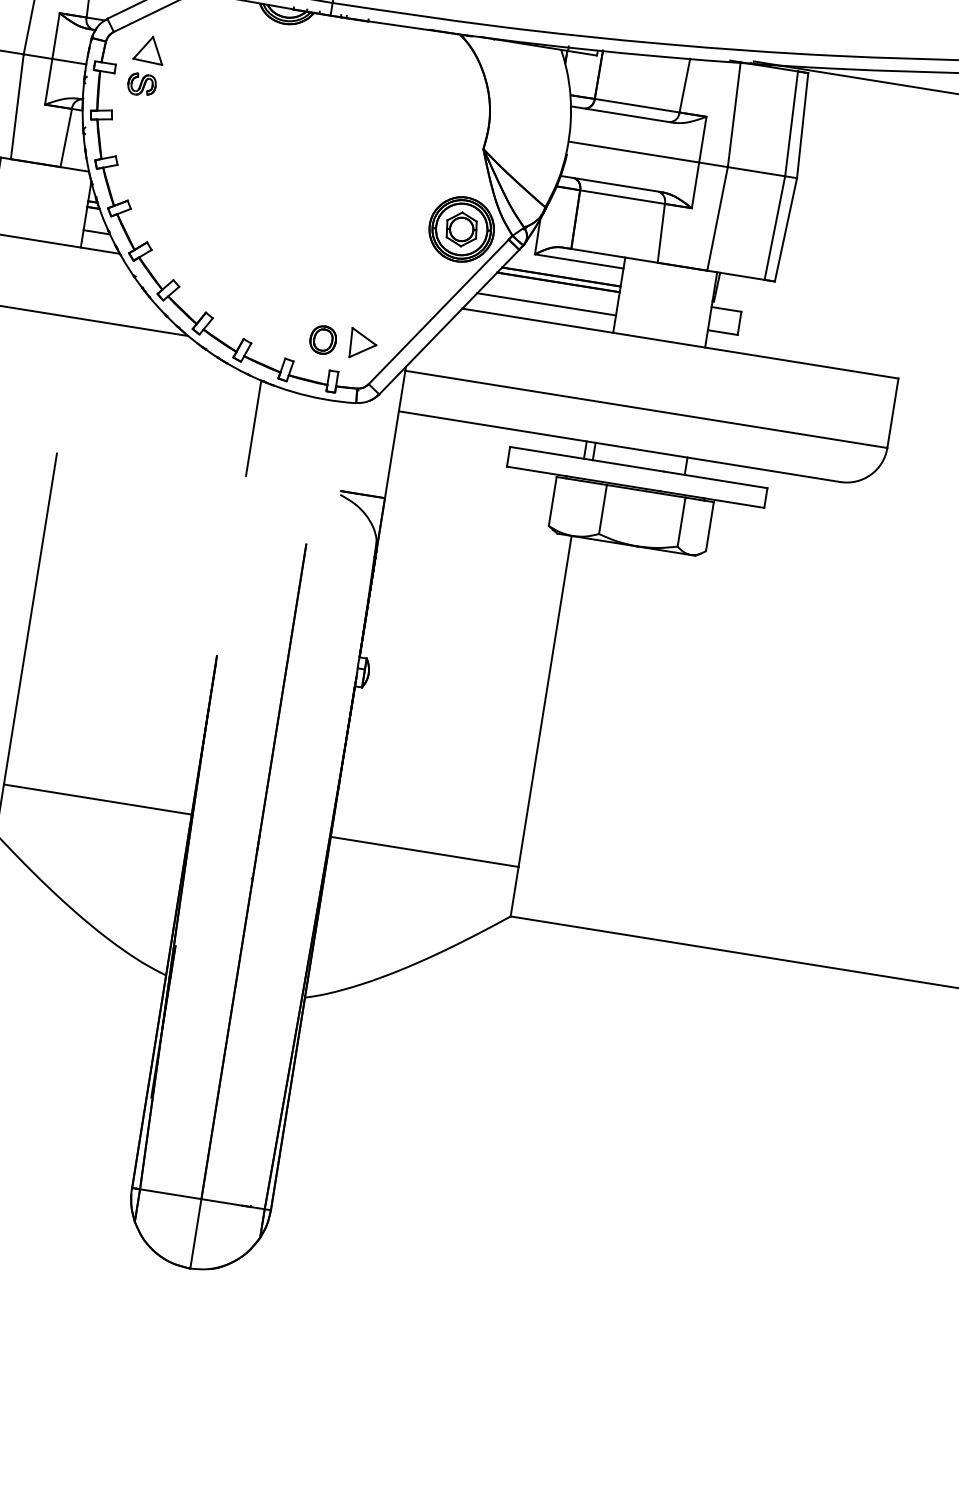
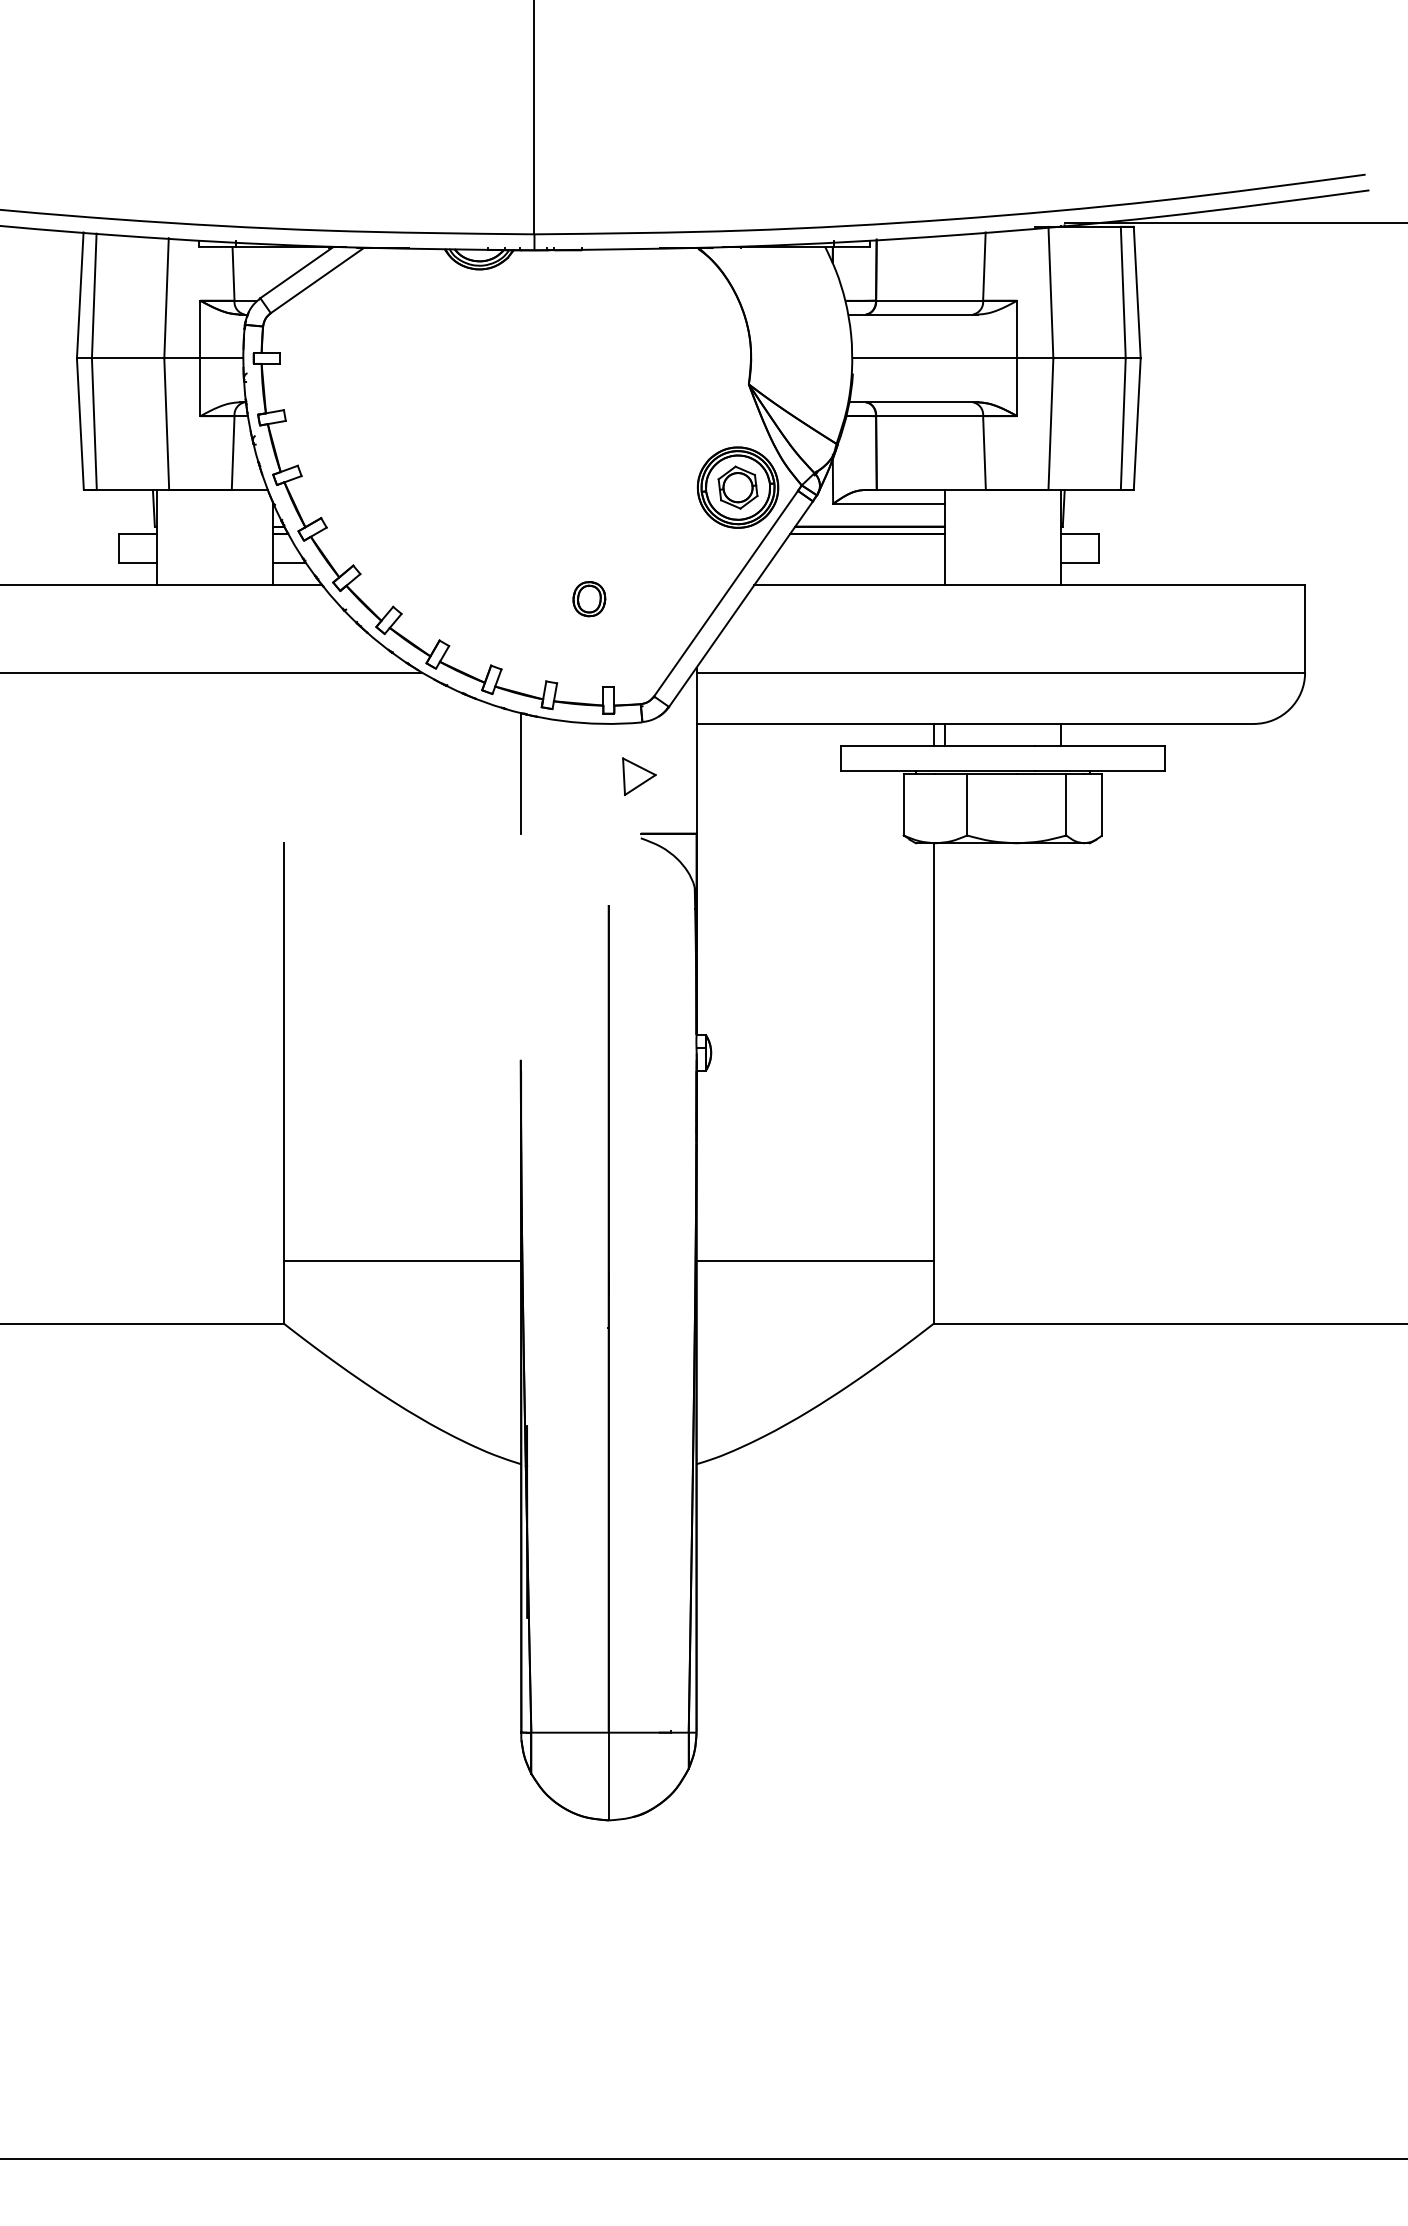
part: (149, 49) -> (318, 327), removed
part: (141, 84) -> (315, 372), removed
line: (545, 304) -> (856, 563), removed
part: (323, 340) -> (589, 599), moved
part: (363, 344) -> (639, 776), moved

